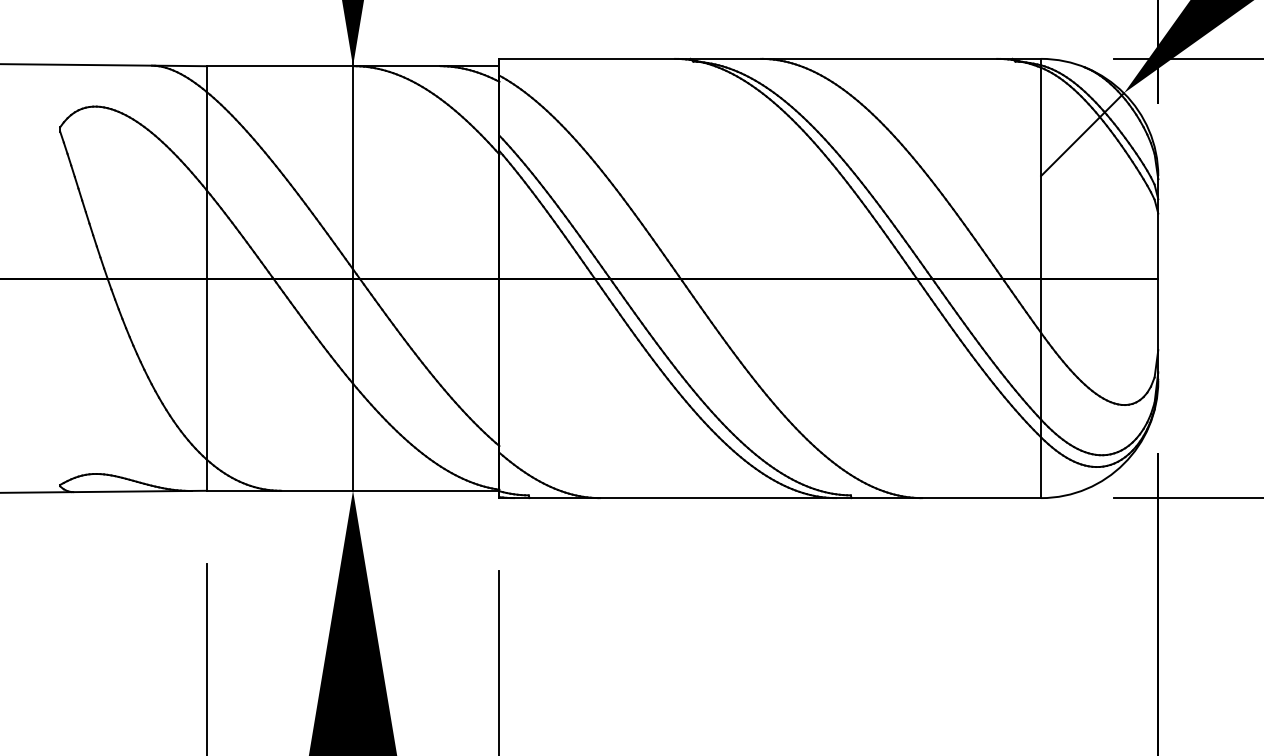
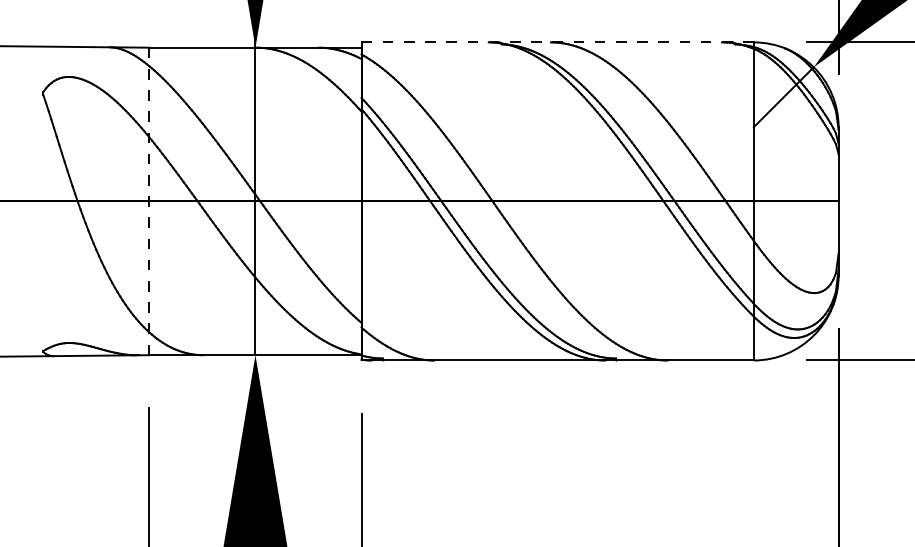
line: (770, 58) -> (557, 42), solid -> dashed
line: (206, 278) -> (149, 201), solid -> dashed

